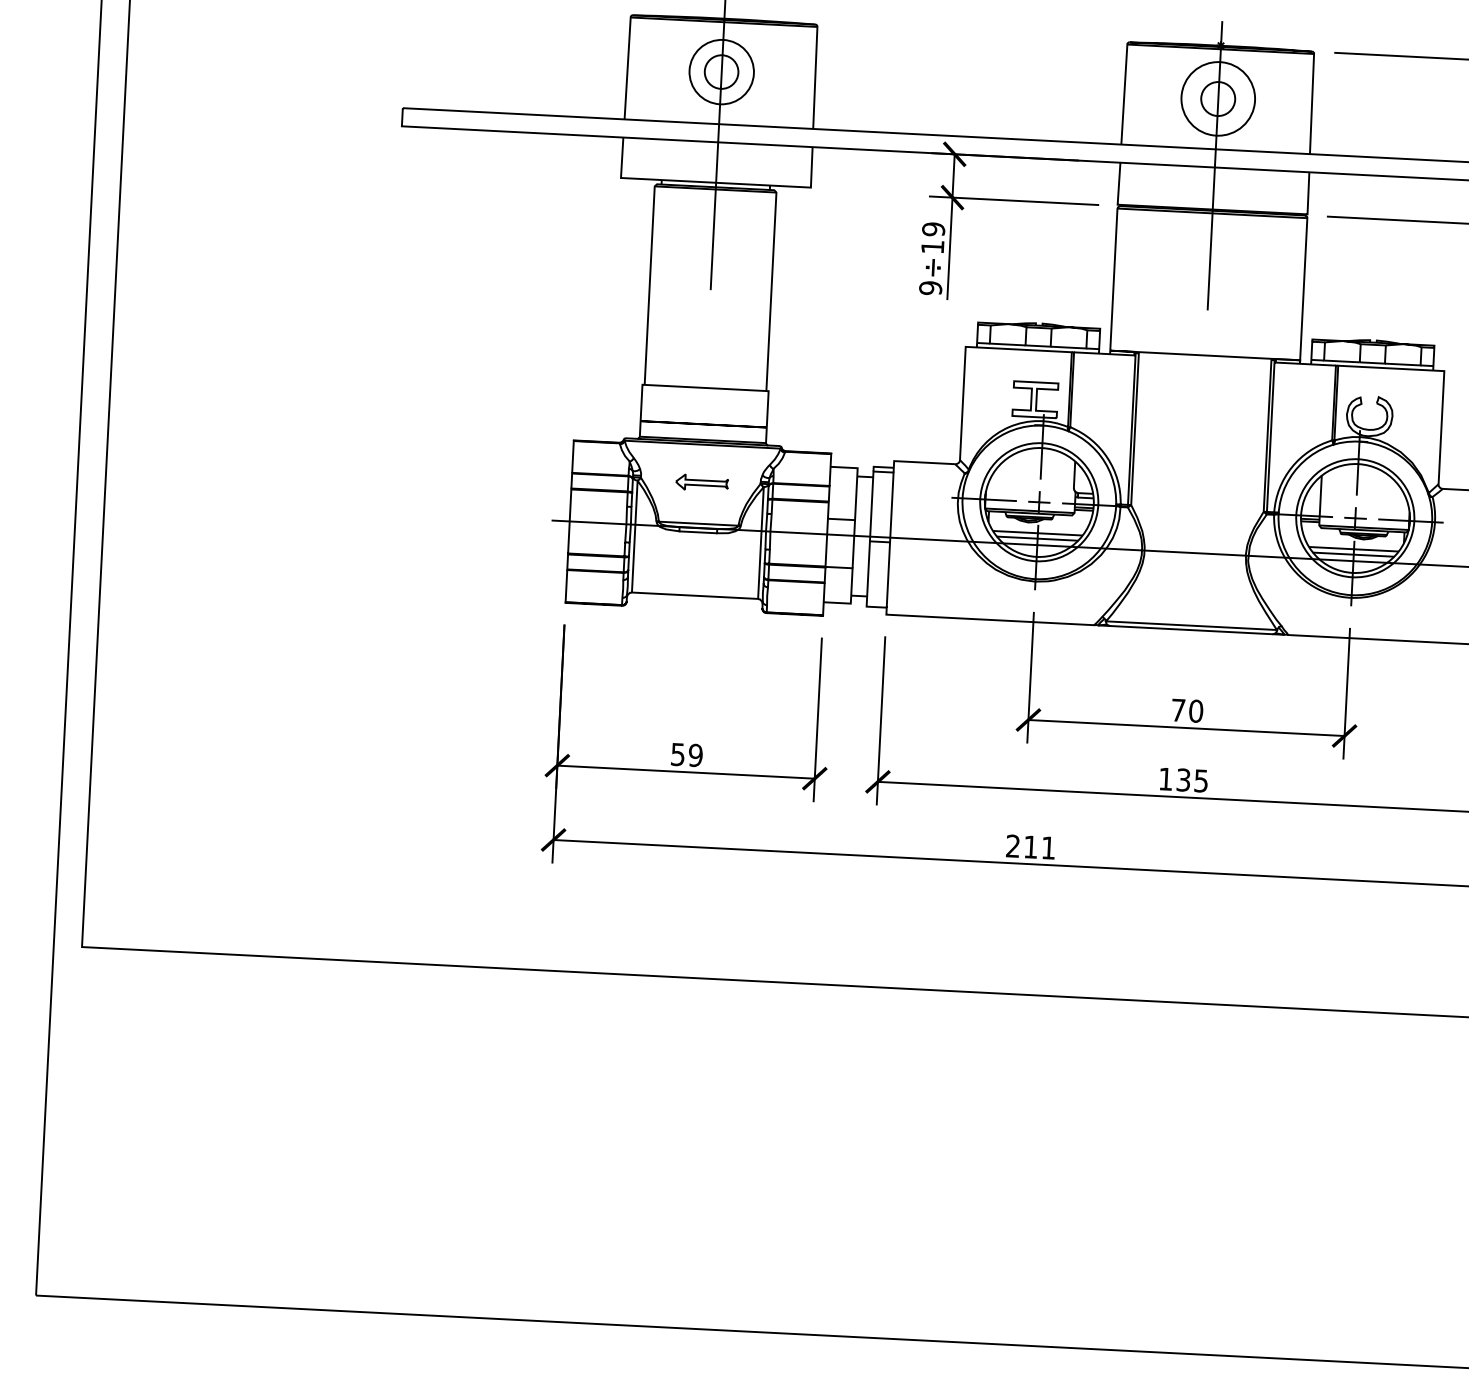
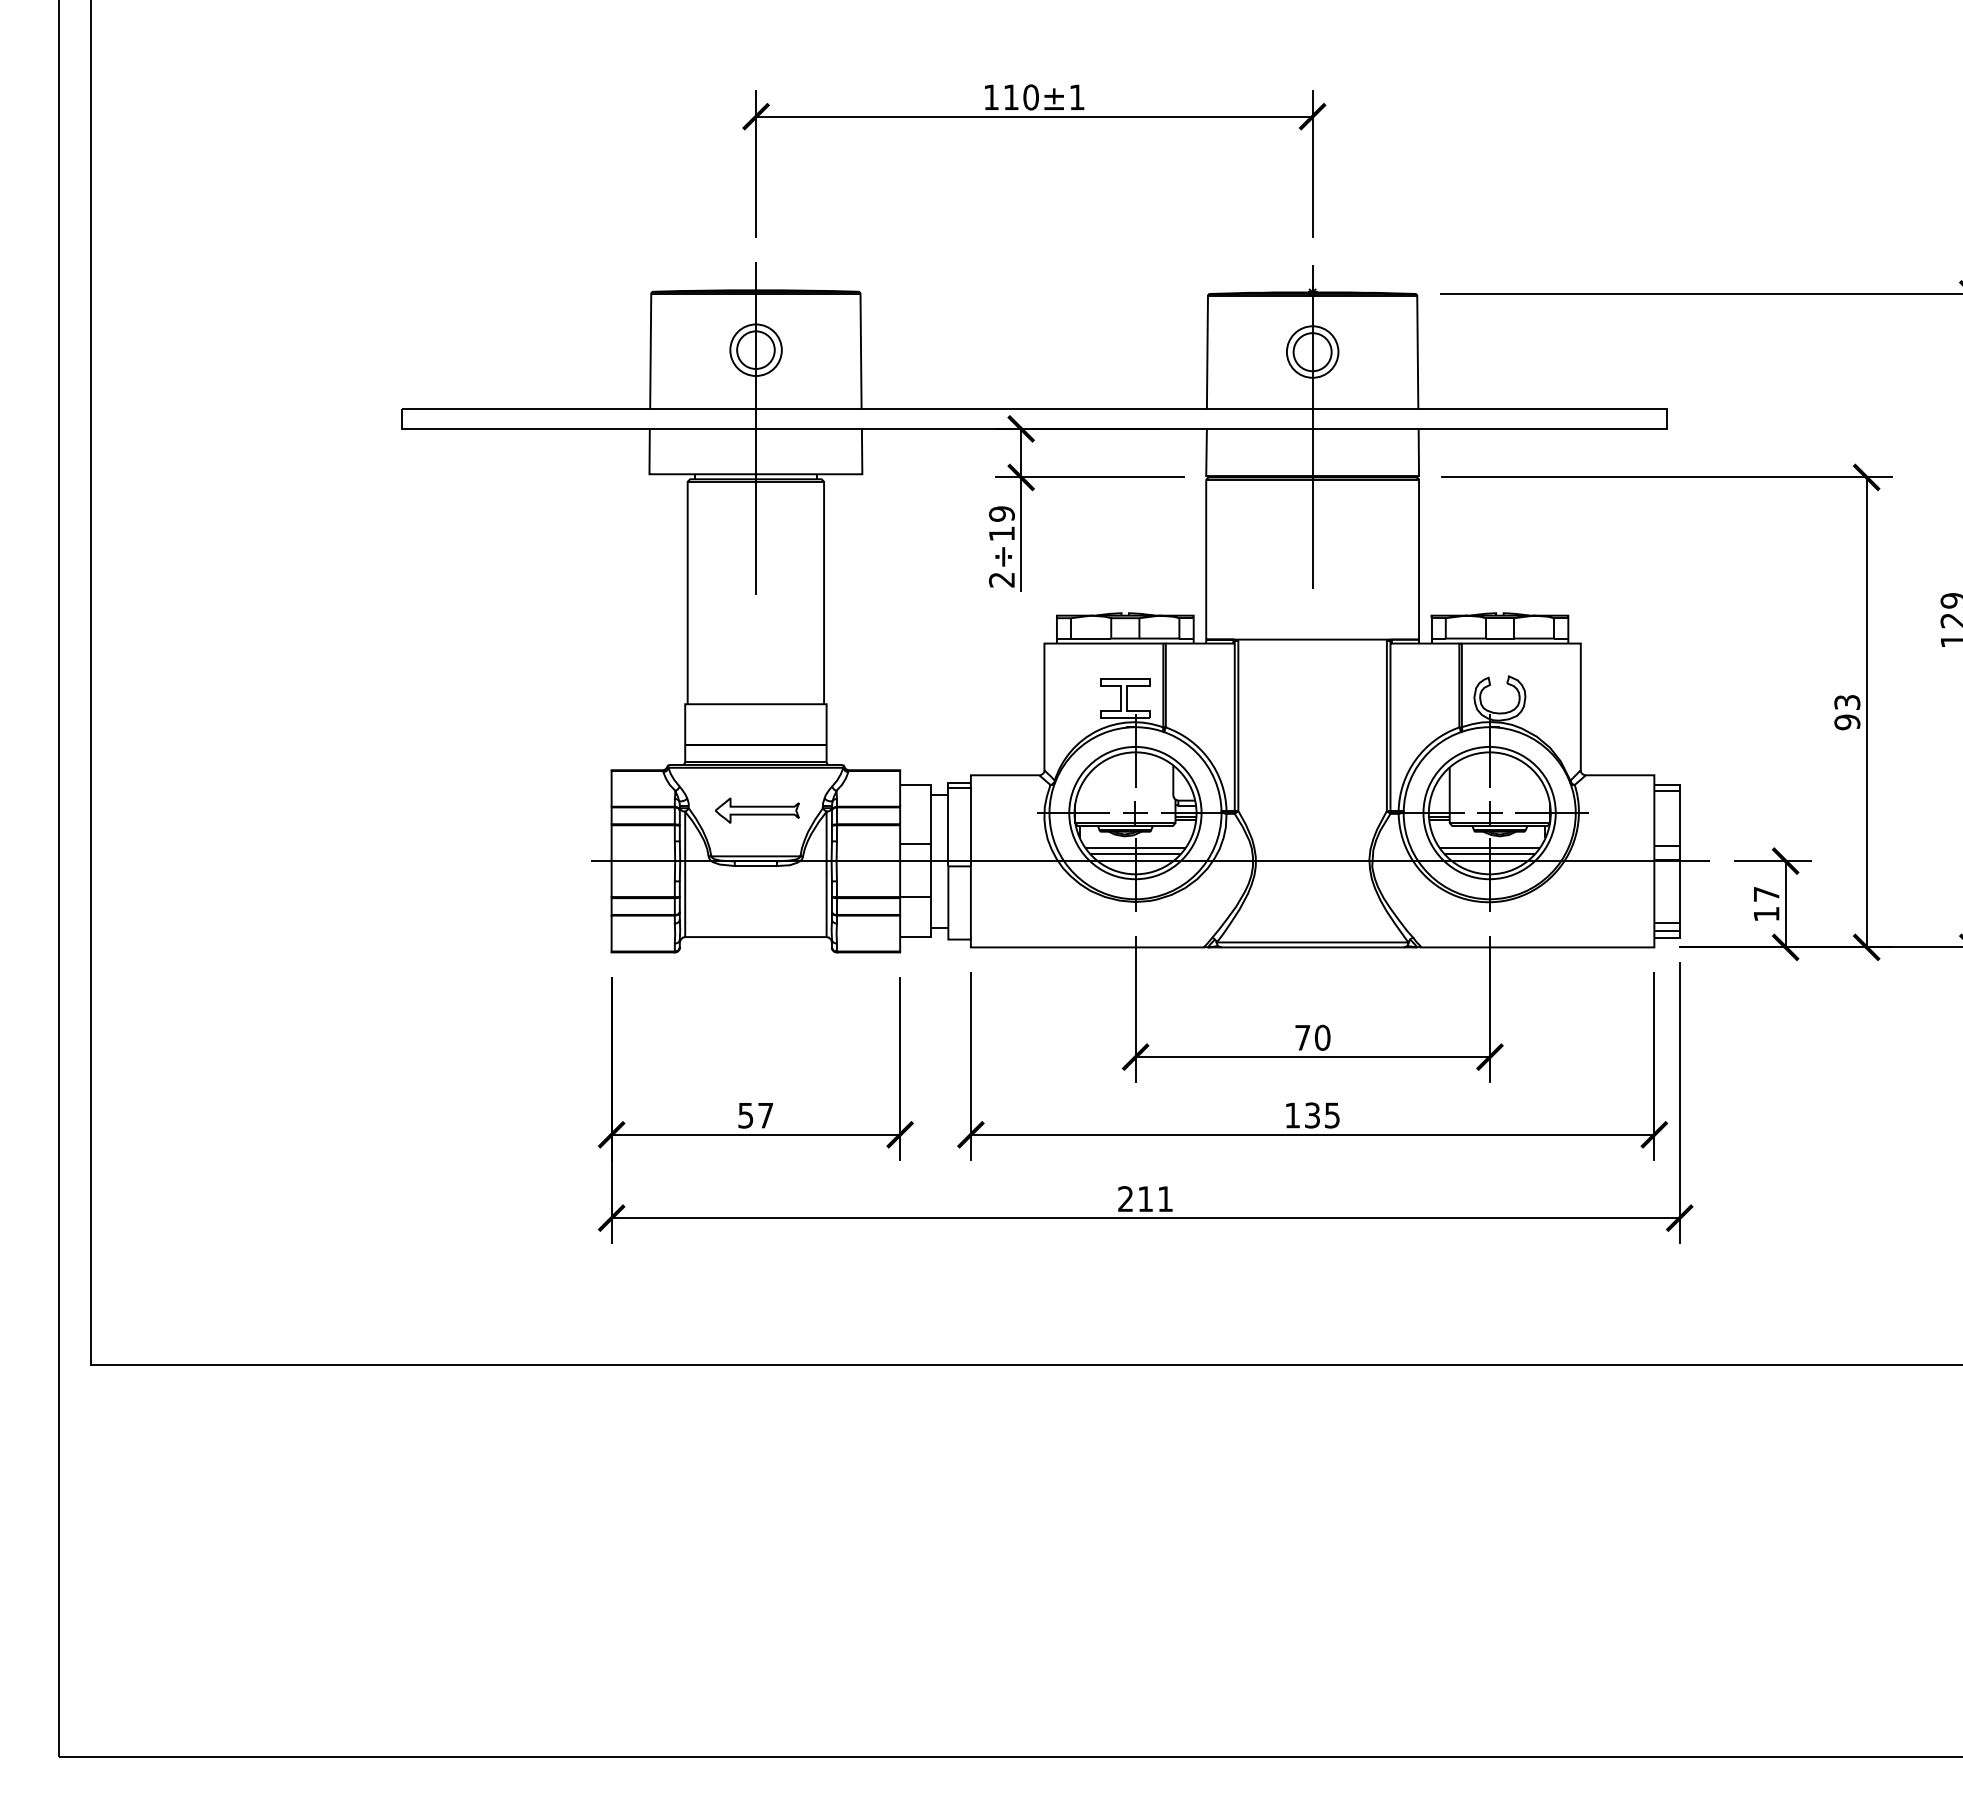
circle: (721, 71) -> (755, 349), size x0.71
circle: (1218, 98) -> (1312, 351), size x0.62
text: (930, 287) -> (1001, 579), 9÷19 -> 2÷19
part: (702, 482) -> (757, 810), size x1.43
text: (695, 755) -> (765, 1115), 59 -> 57

